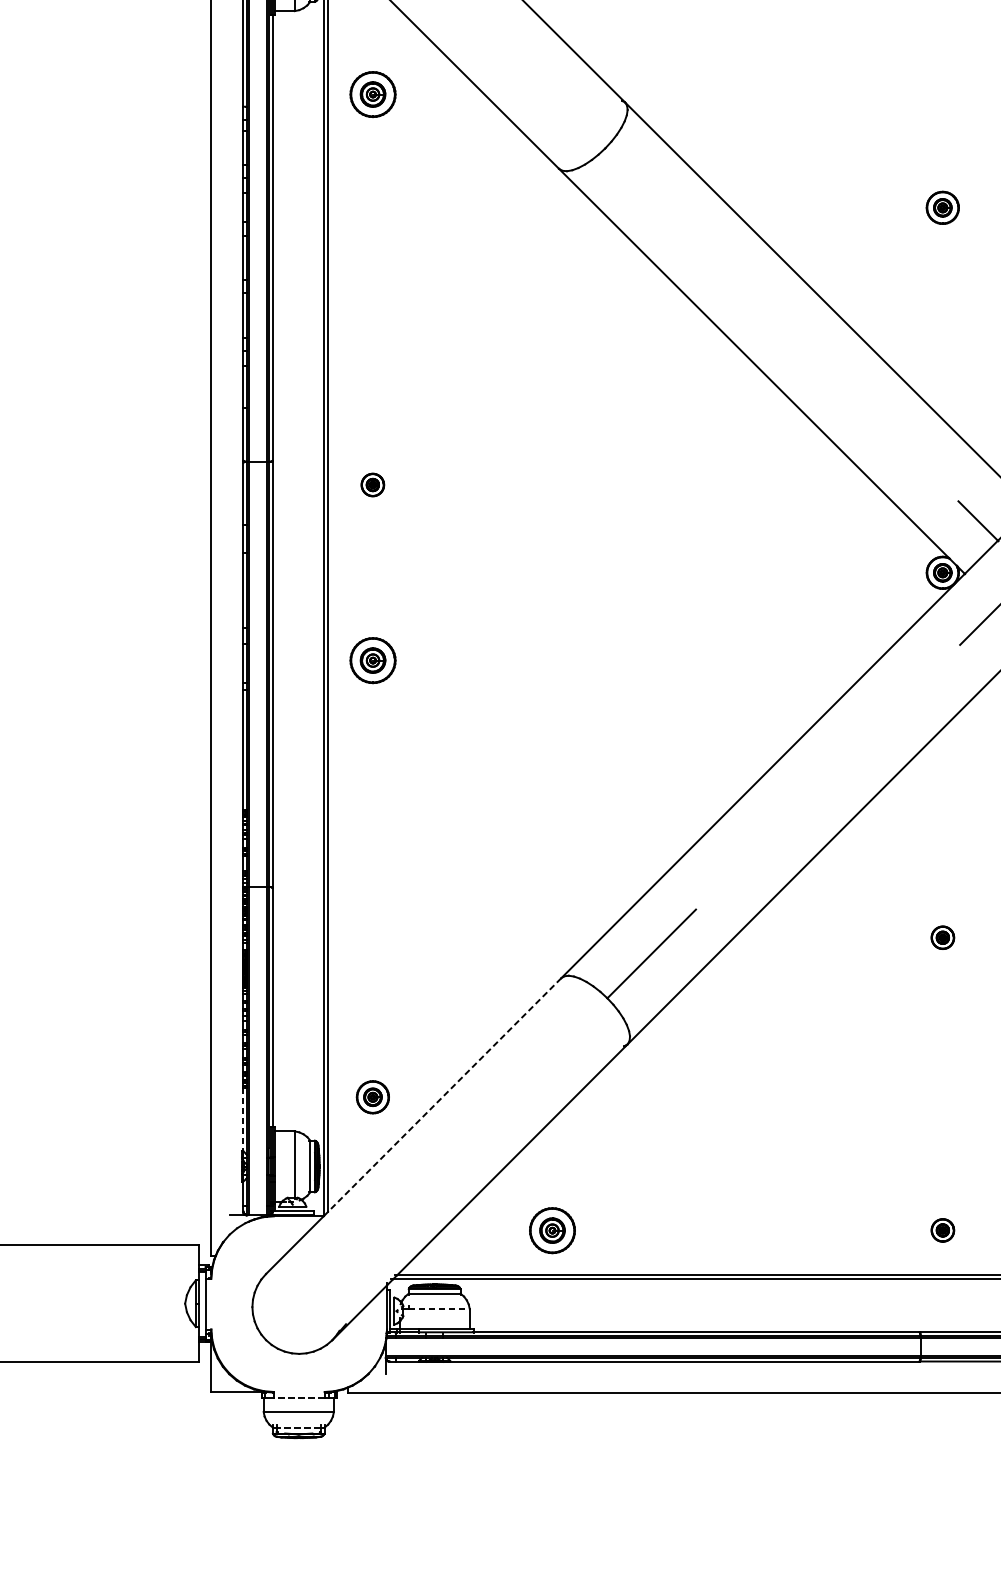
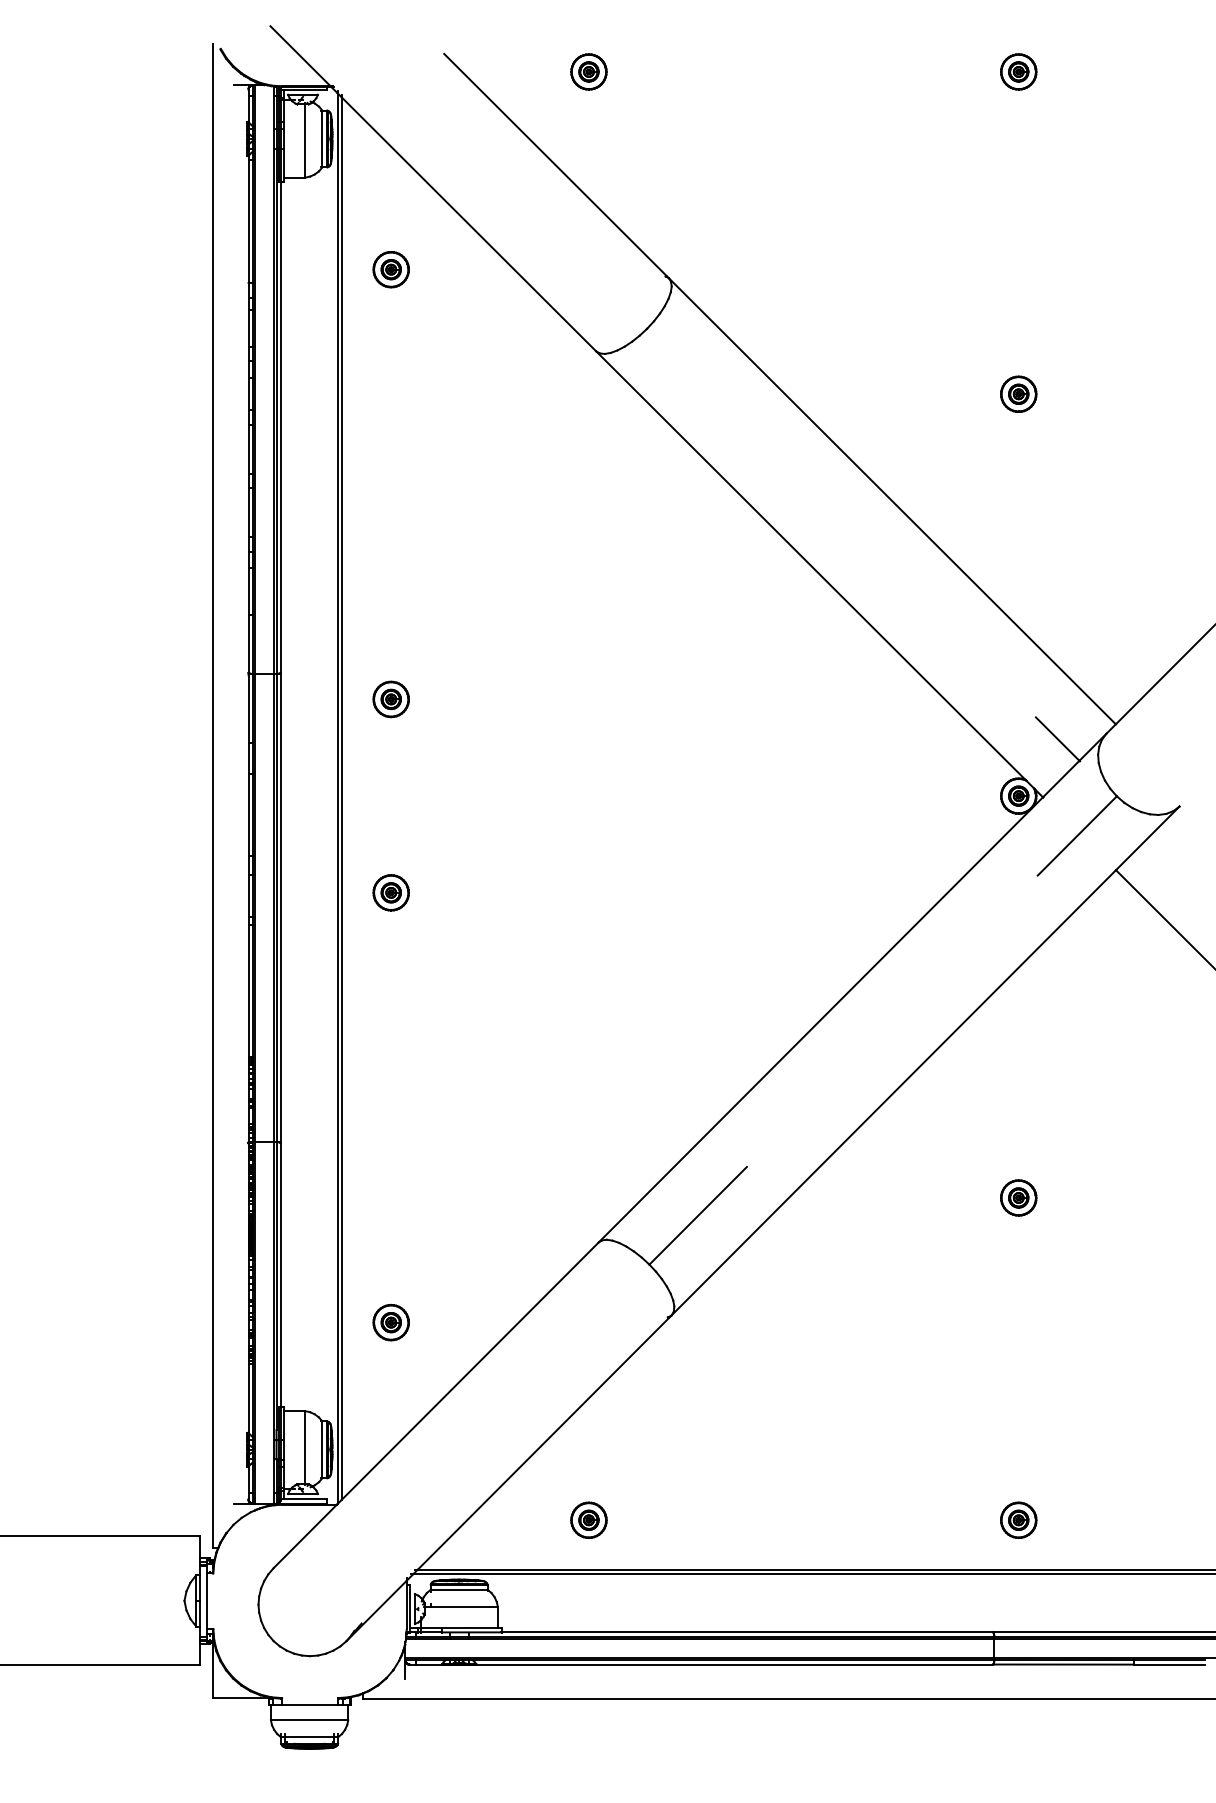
part: (372, 94) -> (390, 269), size x0.71
part: (372, 485) -> (390, 699), size x1.43
part: (372, 660) -> (390, 892), size x0.71
part: (942, 937) -> (1018, 1197), size x1.43
line: (444, 1095) -> (470, 1371), dashed -> solid
part: (372, 1097) -> (390, 1322), moved
line: (243, 1119) -> (248, 1398), dashed -> solid
part: (552, 1229) -> (588, 1519), size x0.71
part: (942, 1229) -> (1018, 1519), size x1.43
line: (439, 1308) -> (464, 1606), dashed -> solid
line: (299, 1397) -> (310, 1704), dashed -> solid
line: (298, 1427) -> (309, 1737), dashed -> solid

